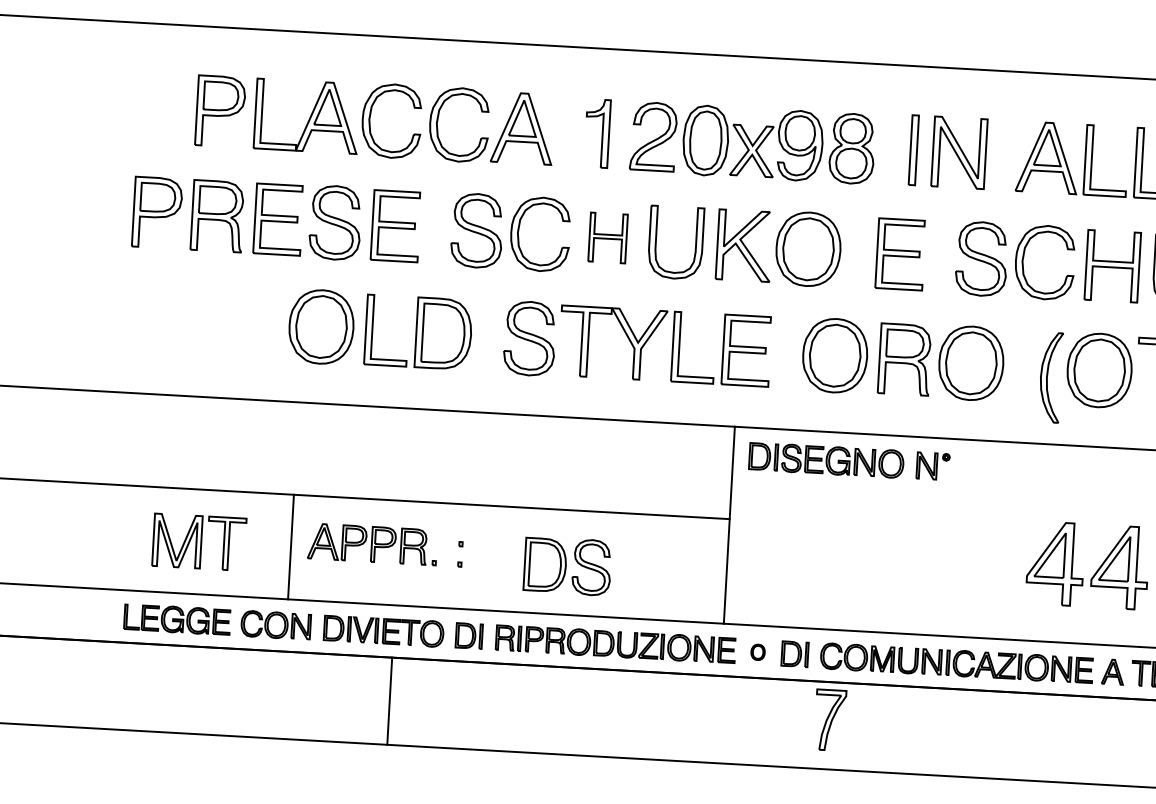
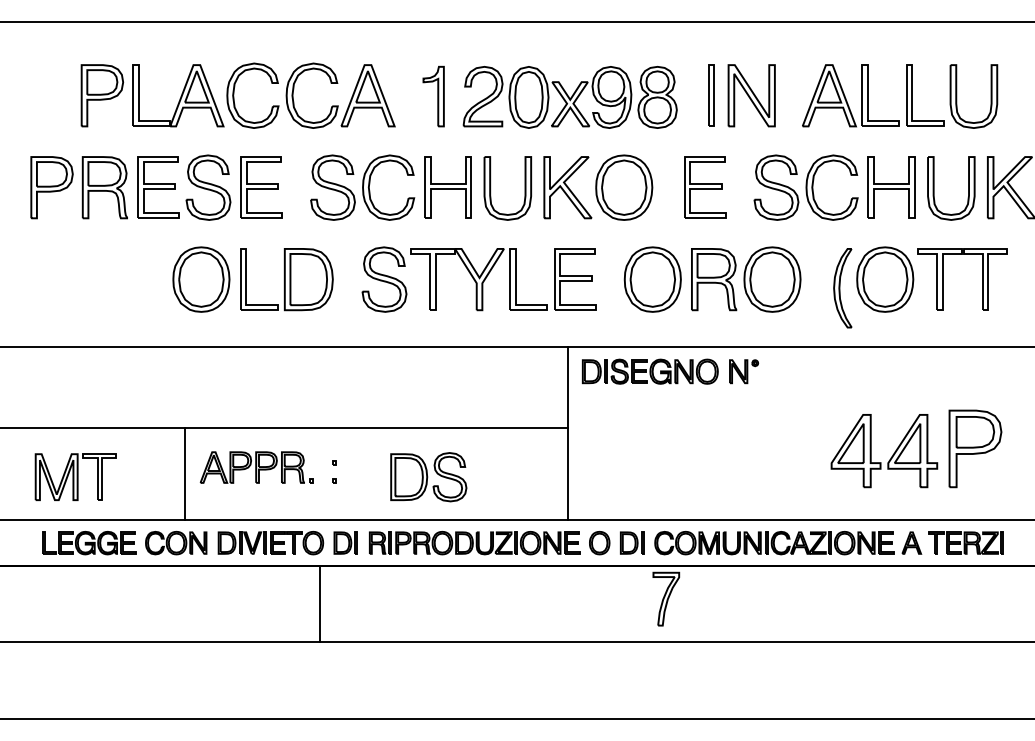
part: (607, 237) -> (447, 187), size x1.43
part: (198, 541) -> (75, 476), moved
part: (757, 652) -> (599, 543), size x1.67
line: (389, 700) -> (319, 603), moved

